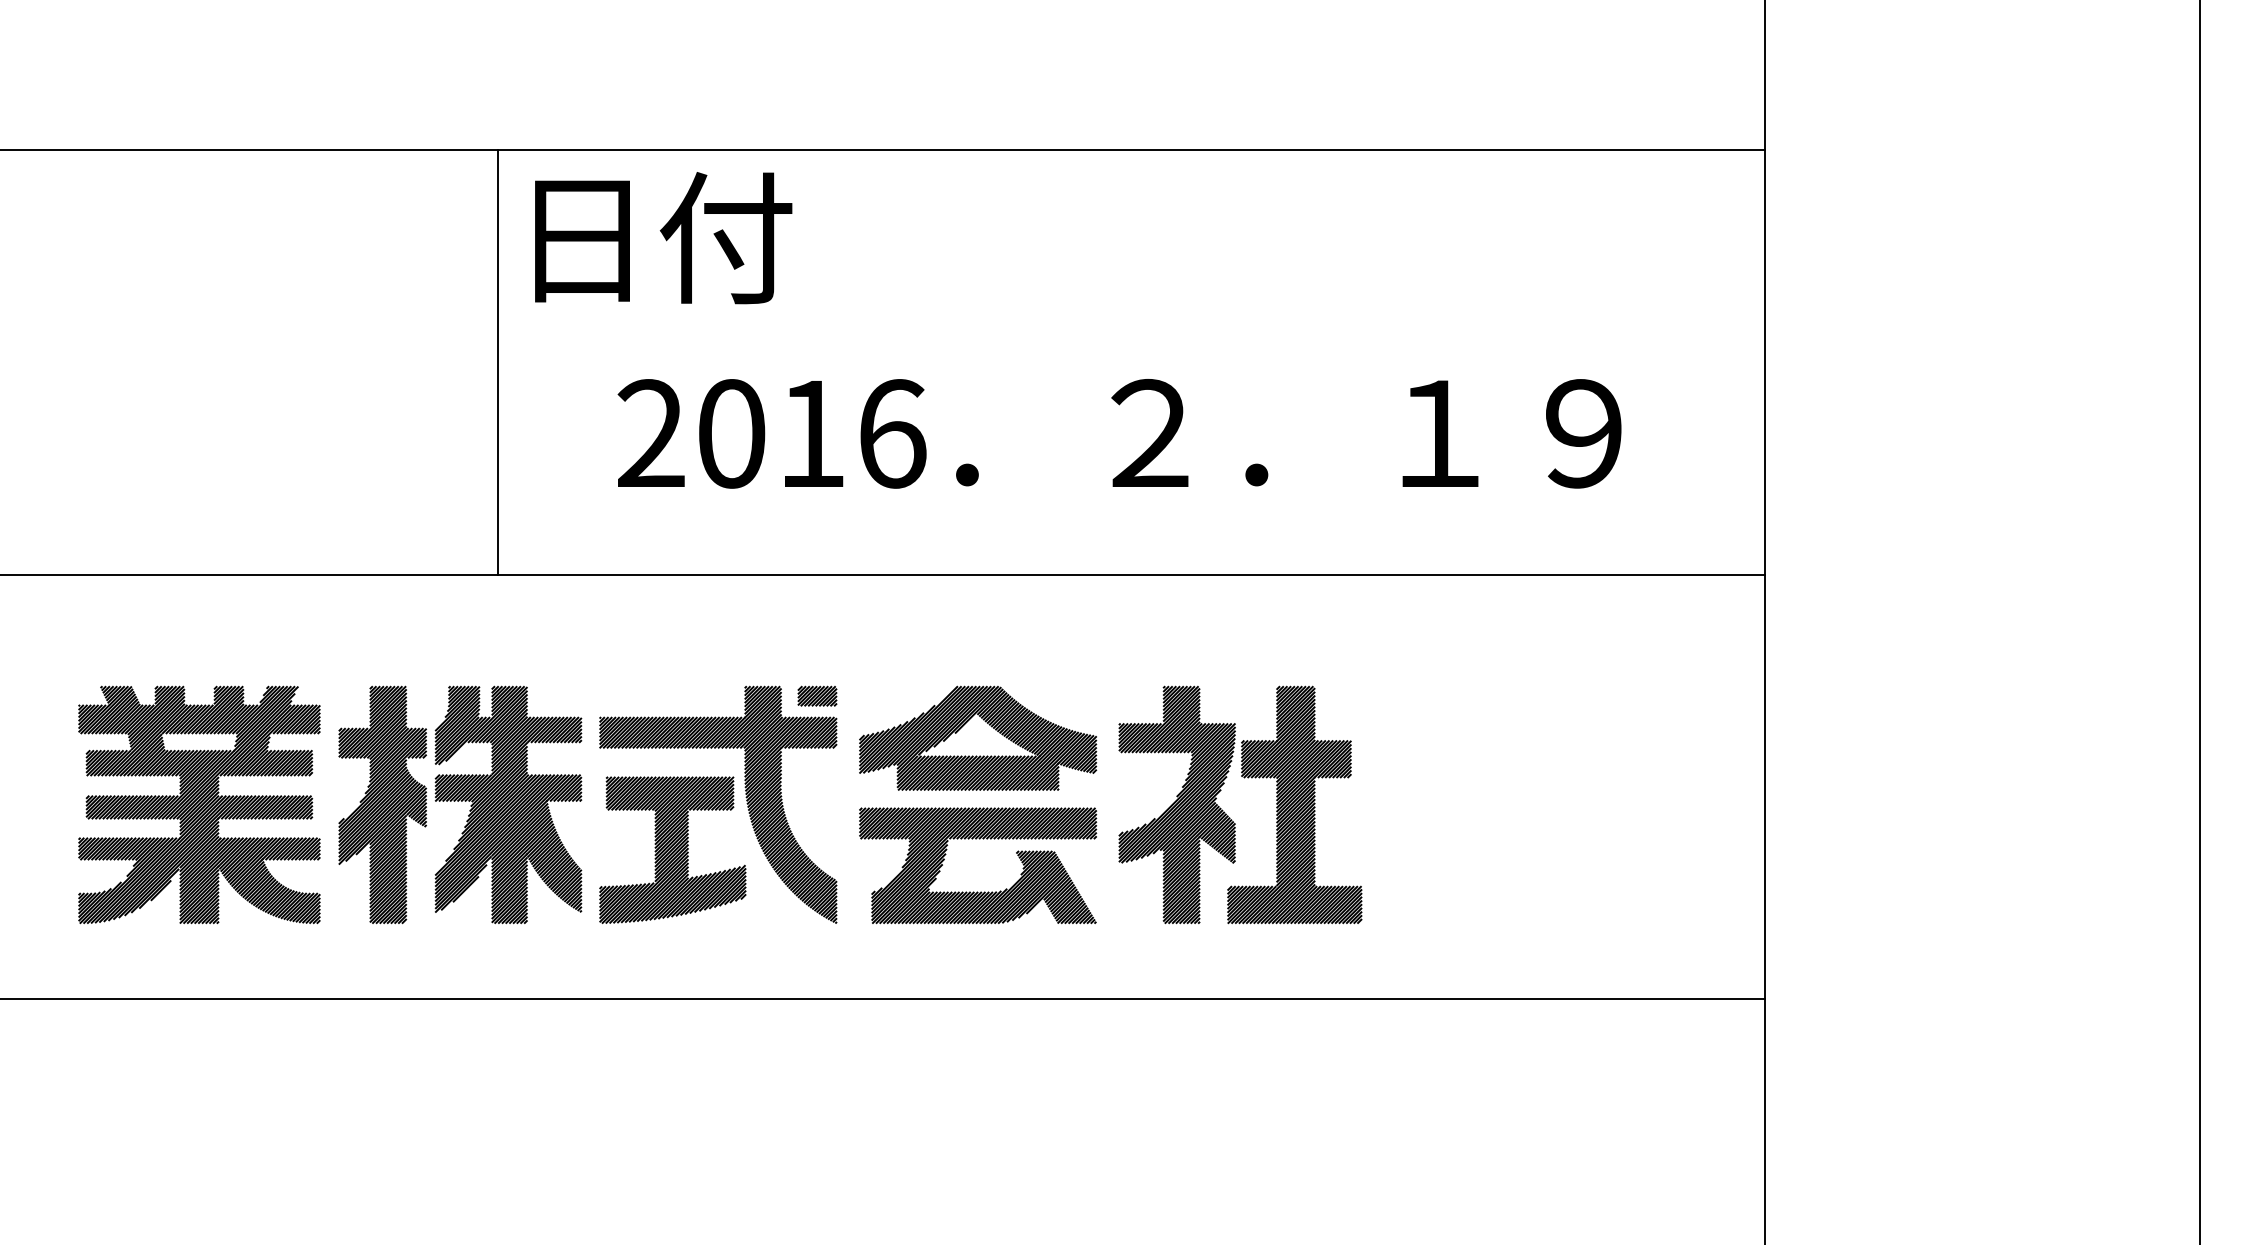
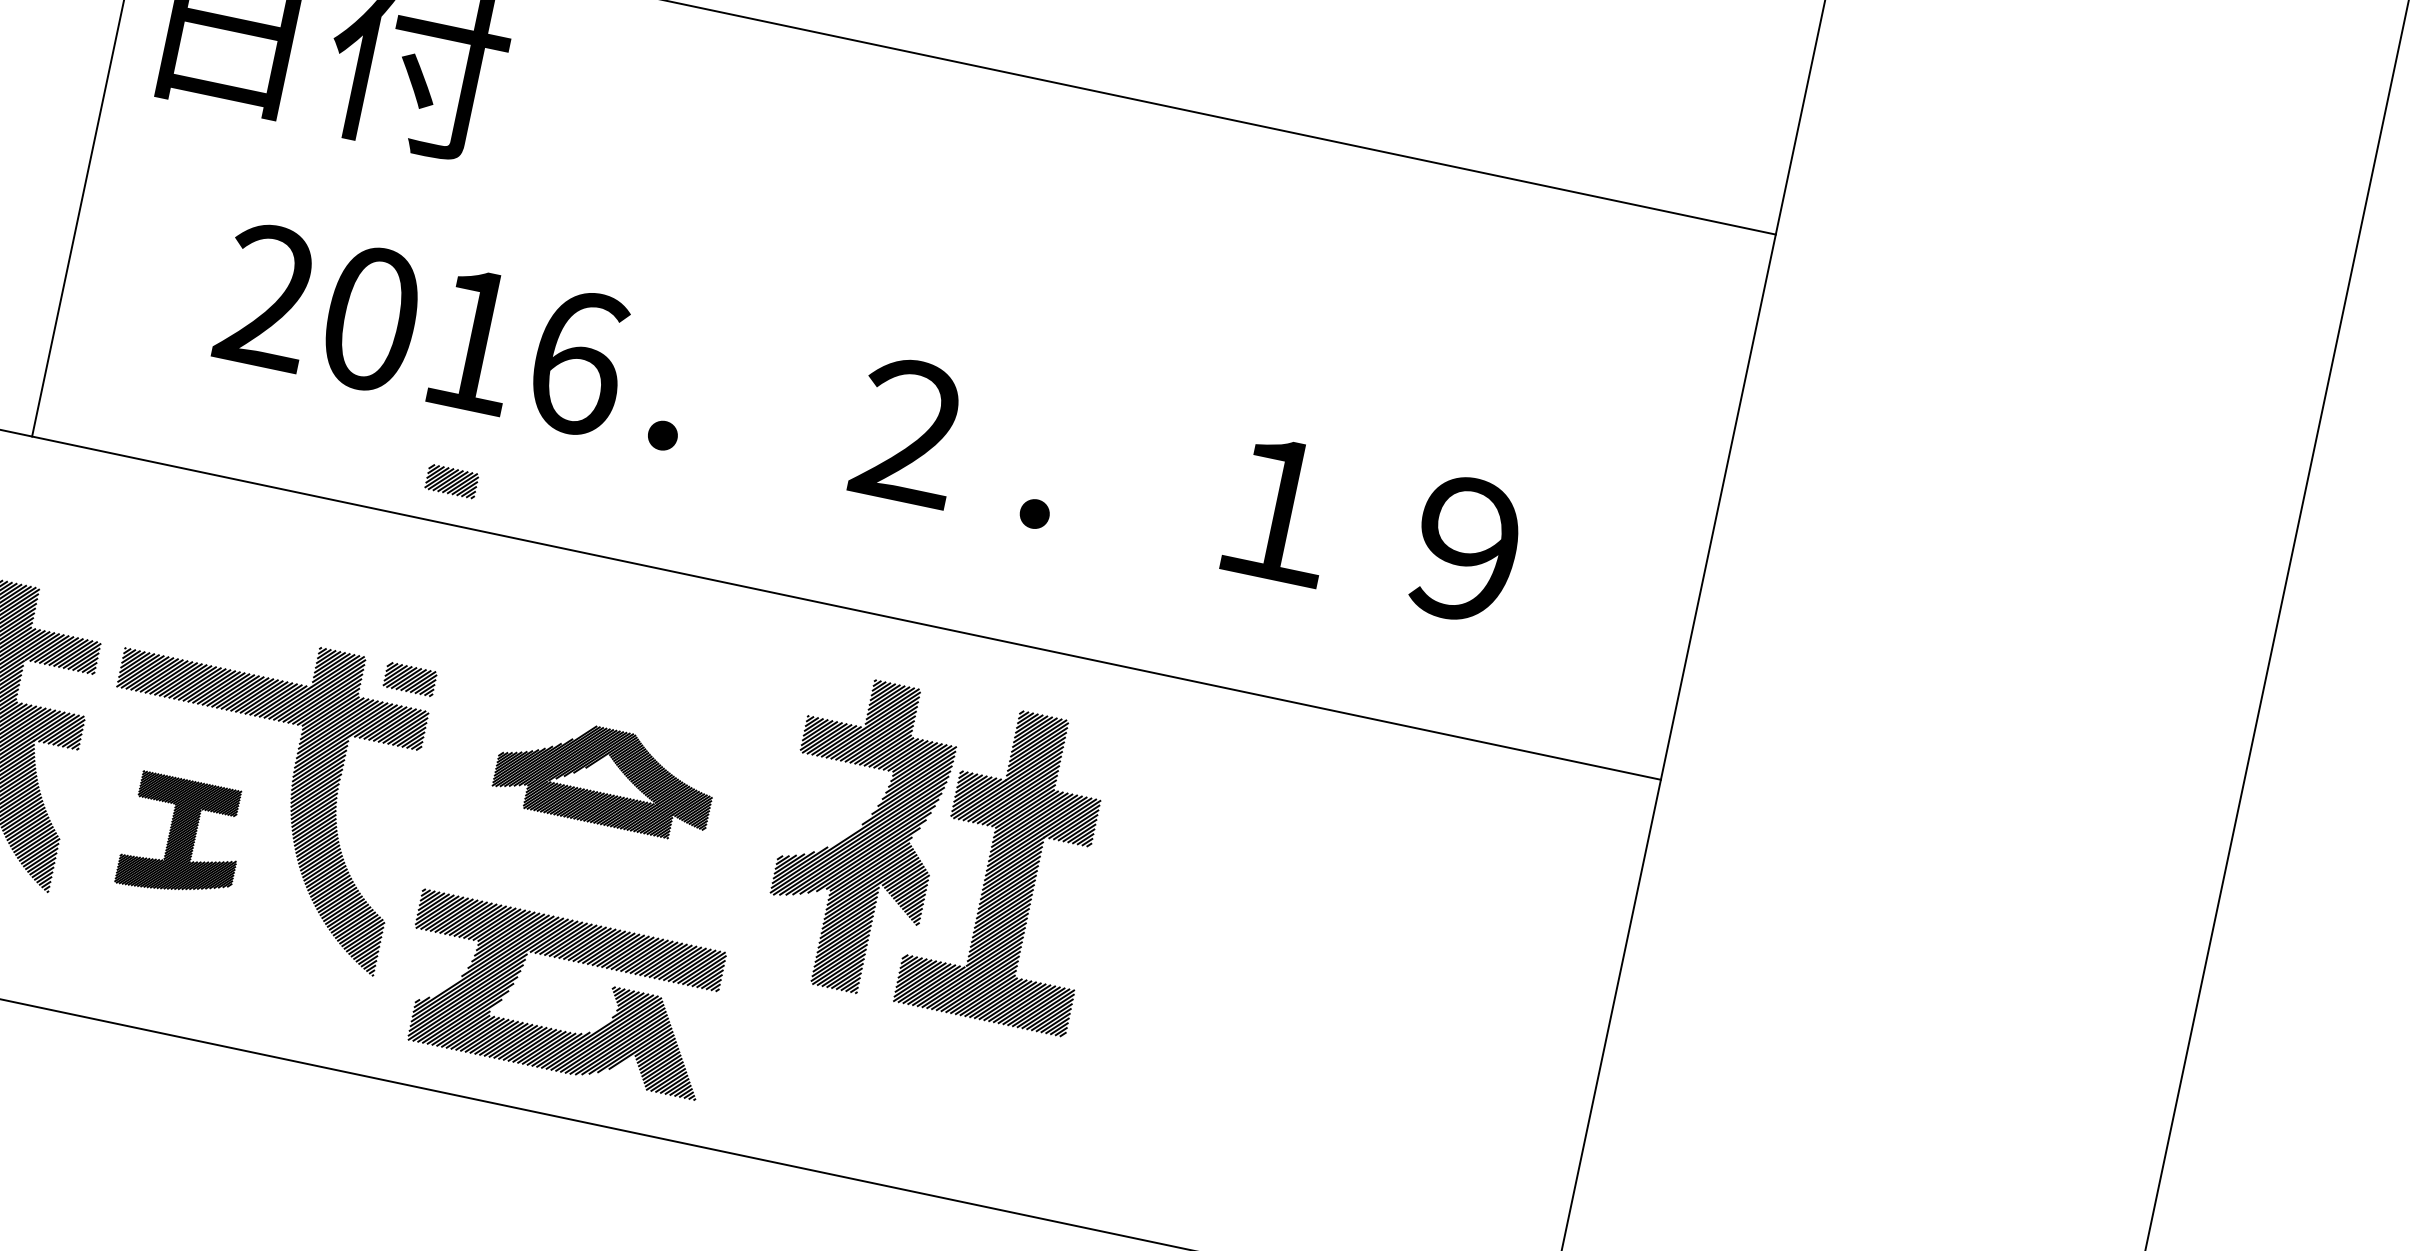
part: (817, 541) -> (452, 480), added
part: (978, 737) -> (606, 775), size x0.7
part: (1228, 815) -> (923, 862), moved
part: (979, 839) -> (568, 961), moved
part: (672, 849) -> (182, 837), size x0.6

